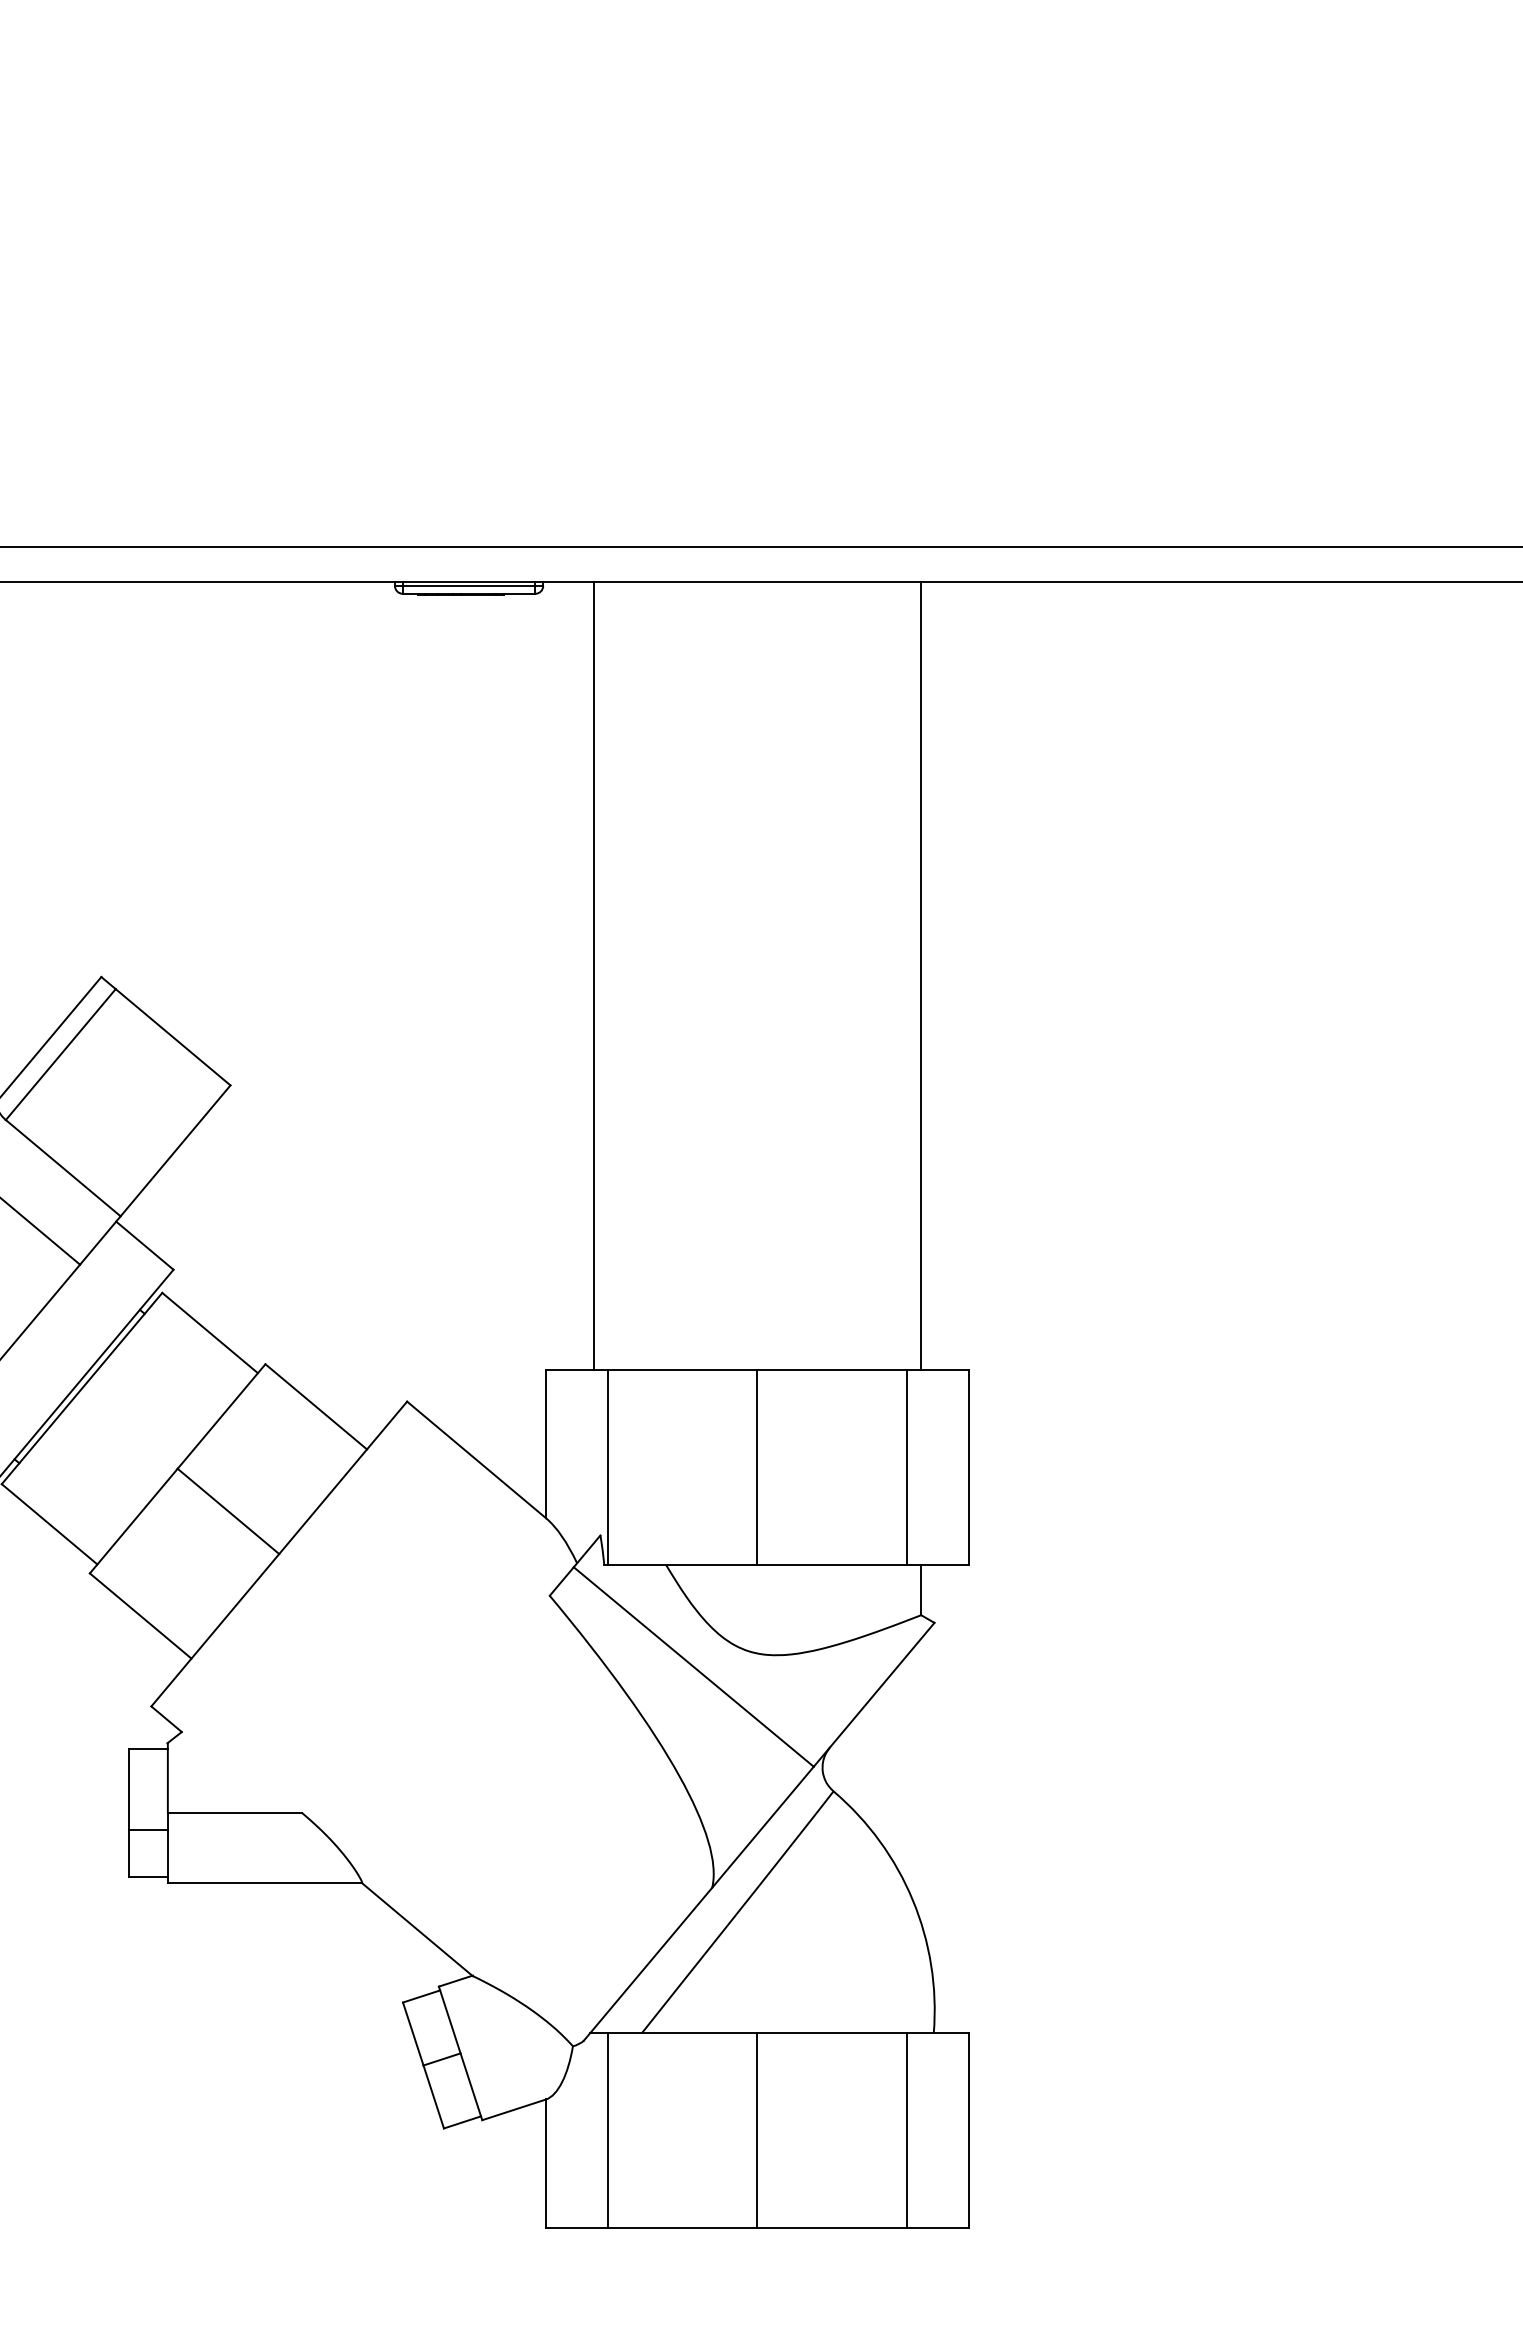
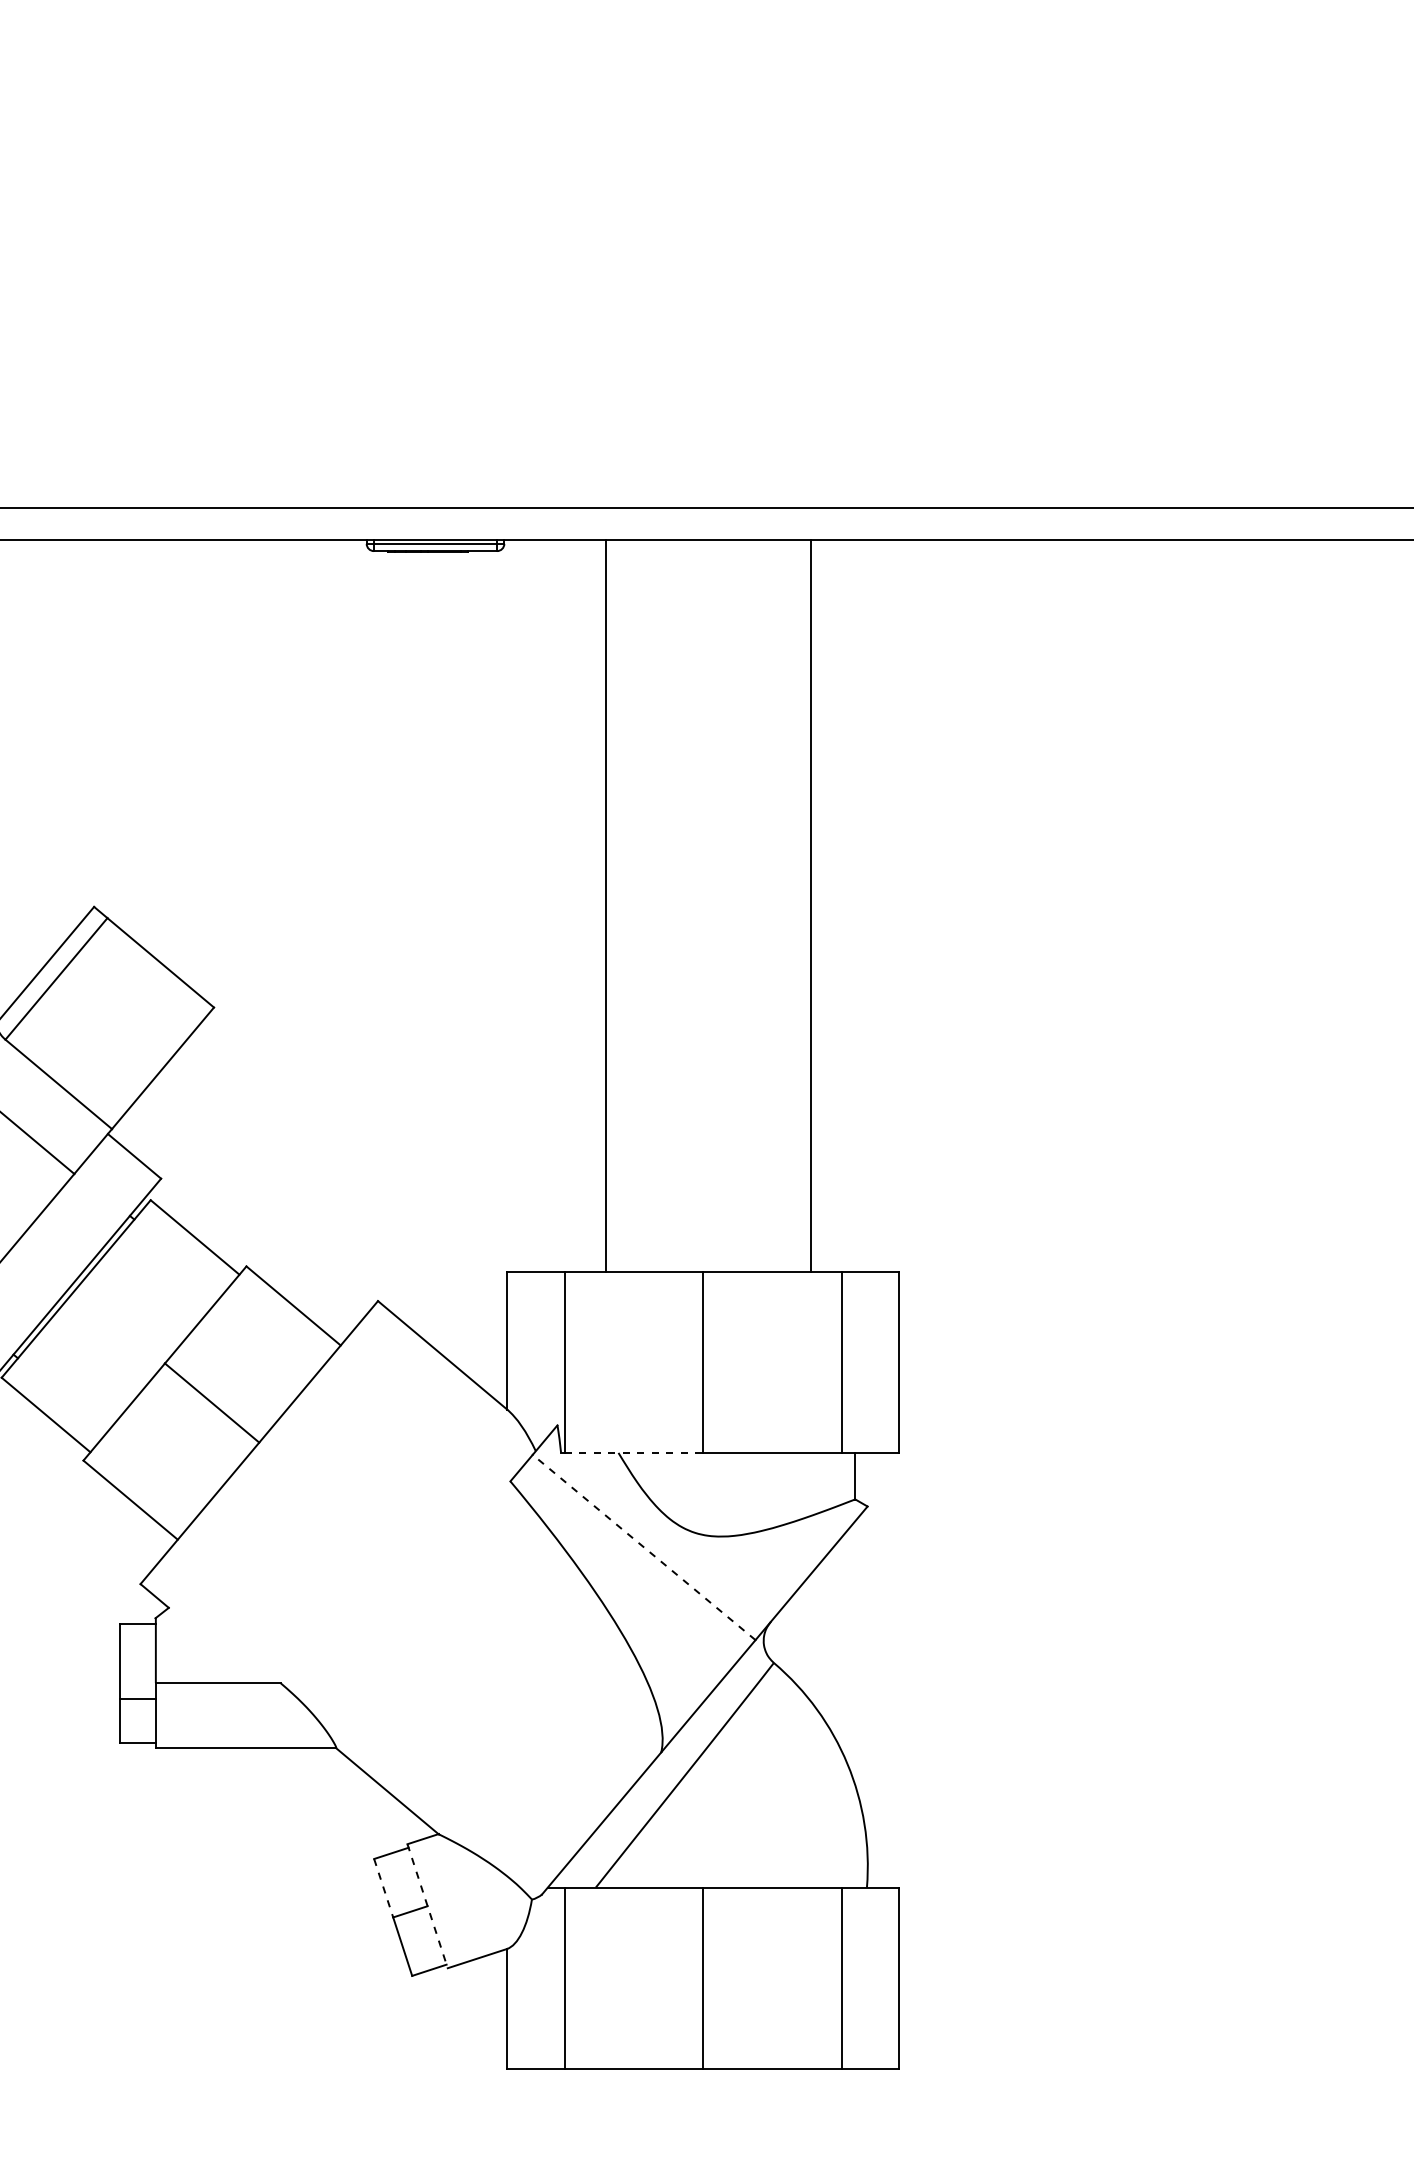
line: (593, 976) -> (605, 906), moved
line: (921, 976) -> (810, 906), moved
line: (682, 1565) -> (633, 1453), solid -> dashed
line: (693, 1666) -> (643, 1547), solid -> dashed
line: (413, 2034) -> (383, 1888), solid -> dashed
line: (460, 2053) -> (427, 1906), solid -> dashed

